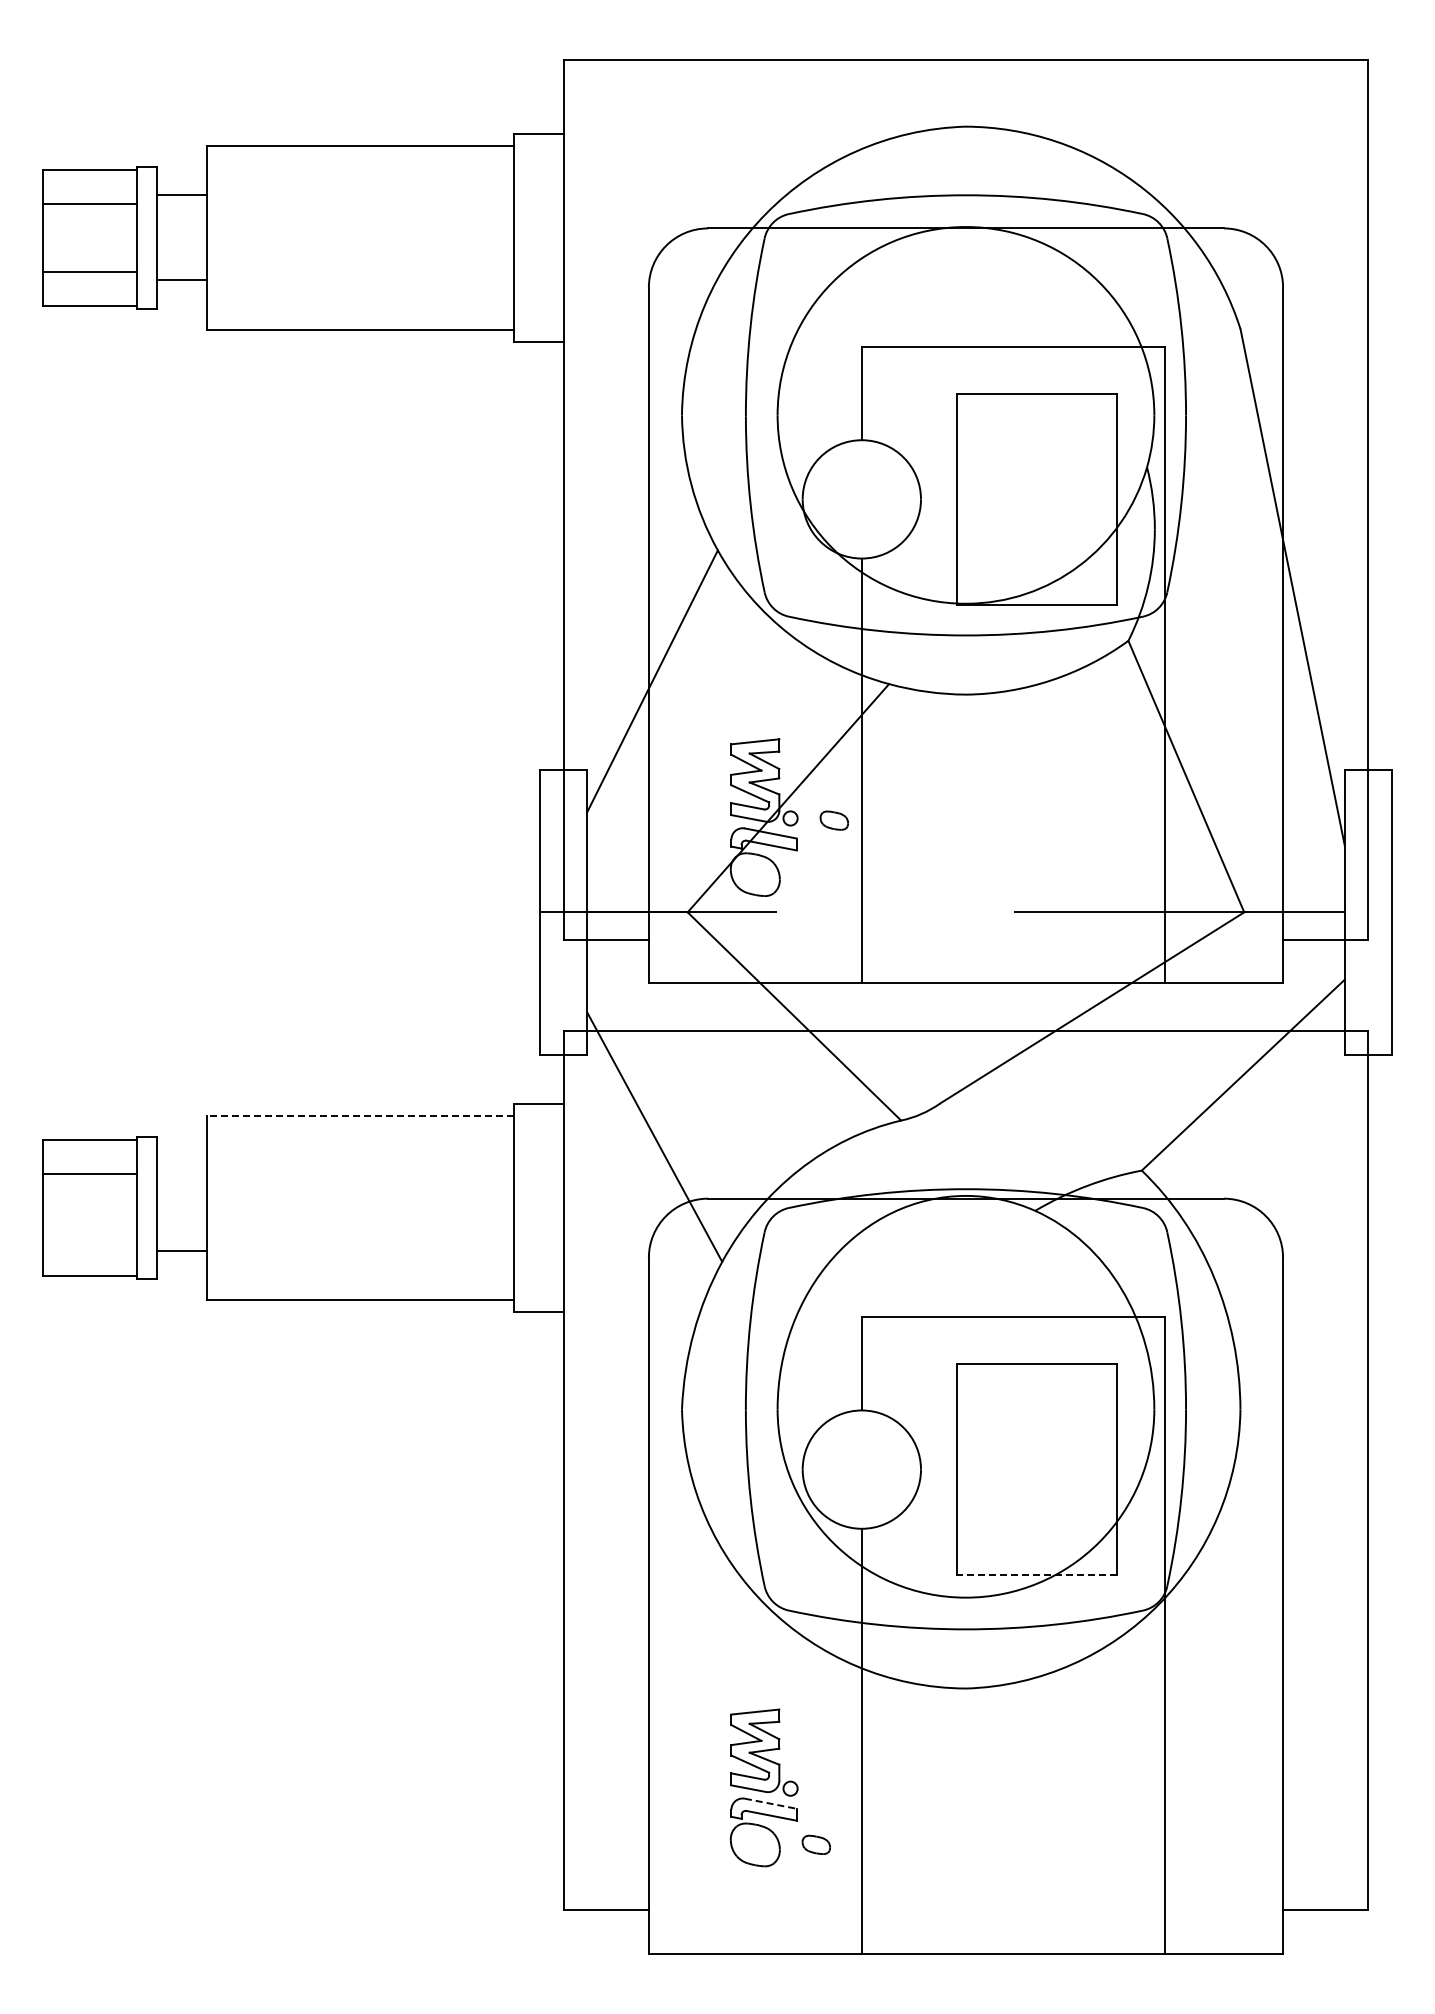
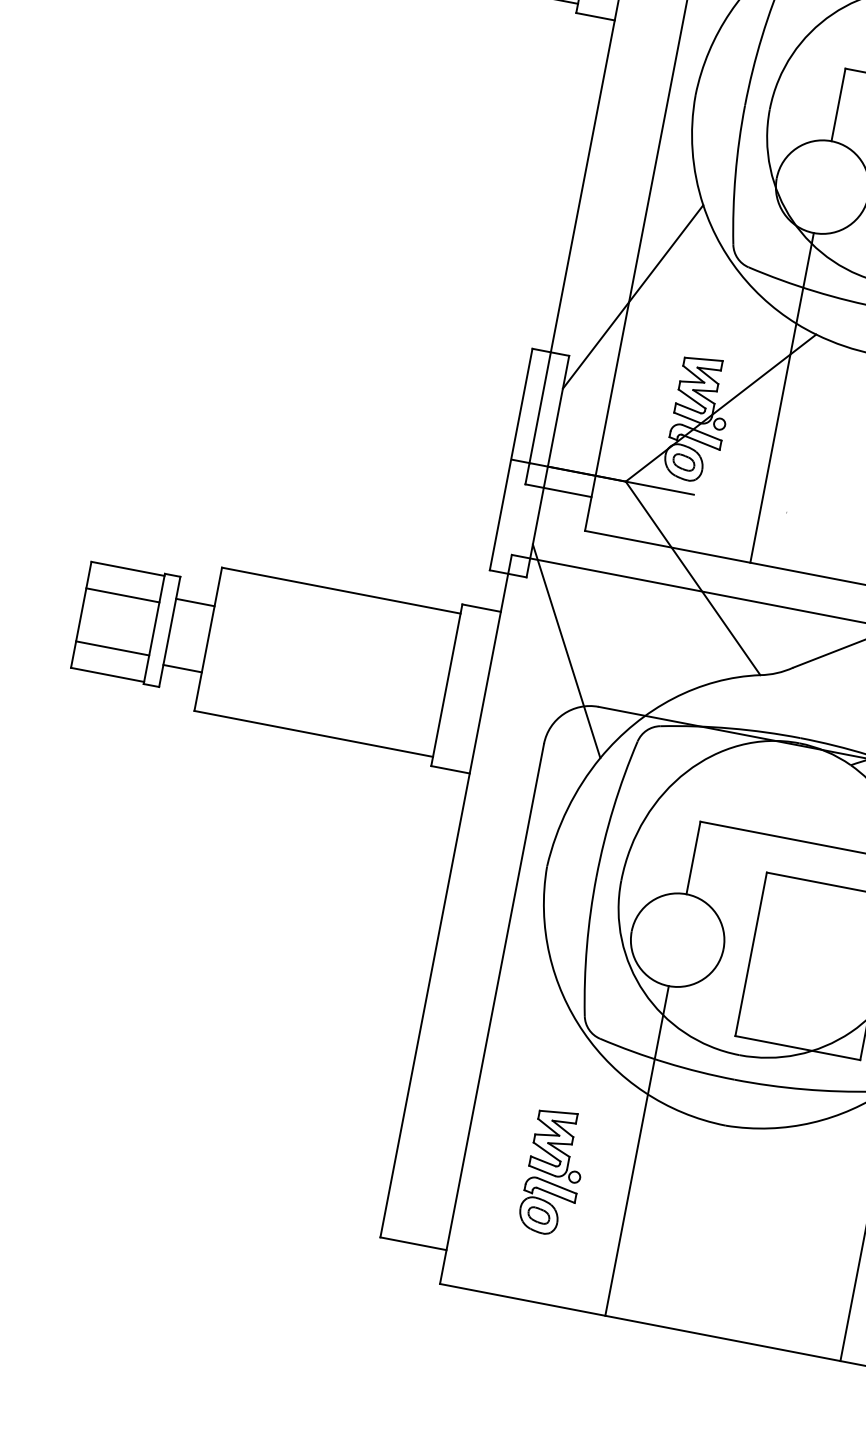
part: (833, 820) -> (683, 462), moved
line: (360, 1115) -> (341, 590), dashed -> solid
line: (181, 1165) -> (195, 602), added
line: (90, 1242) -> (112, 648), added
line: (1036, 1574) -> (797, 1047), dashed -> solid
line: (771, 1803) -> (557, 1185), dashed -> solid
part: (815, 1844) -> (538, 1215), moved

